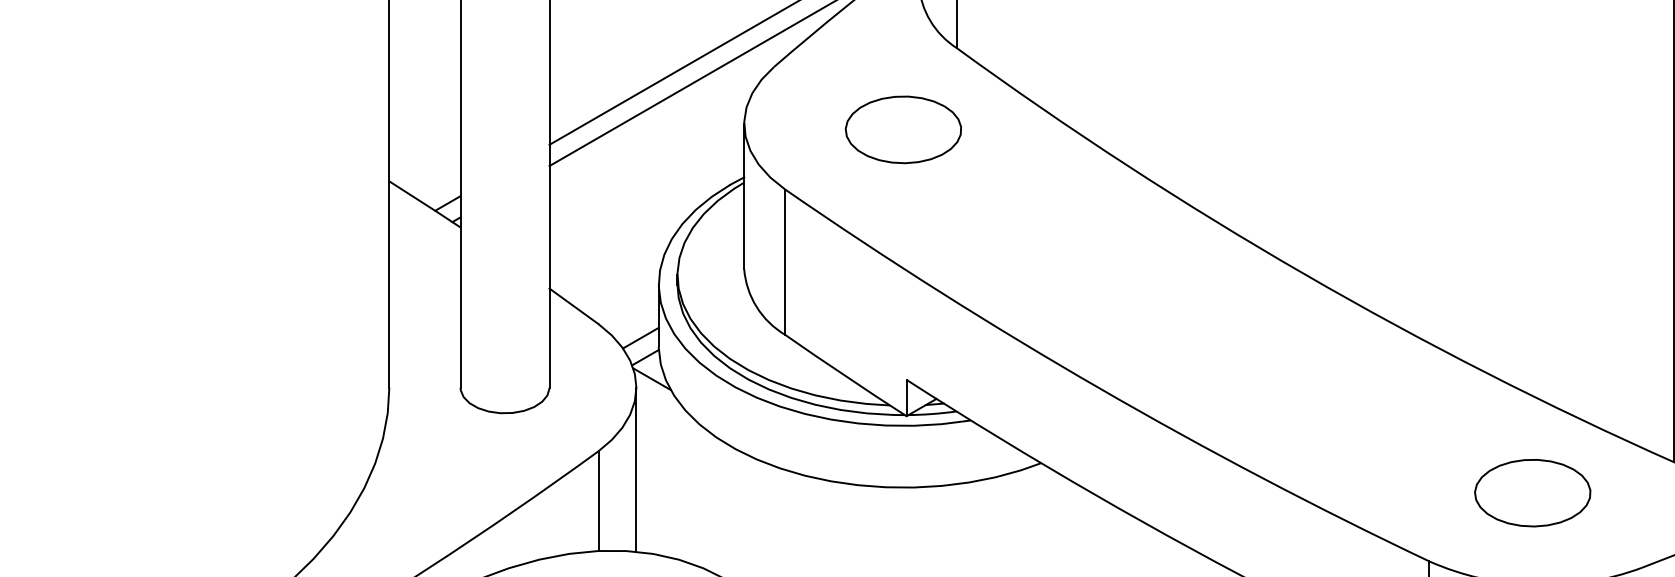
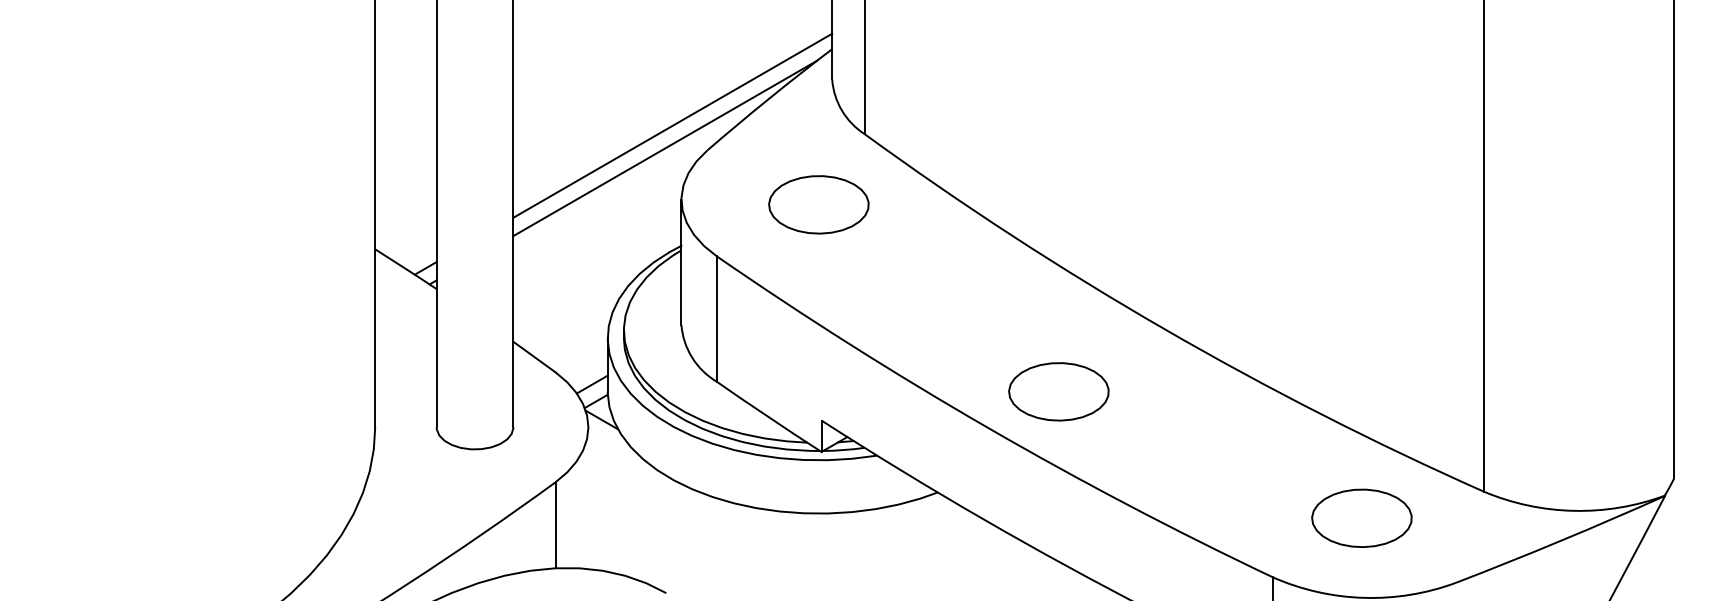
part: (1181, 346) -> (1058, 391), added
line: (636, 468) -> (588, 497), removed

